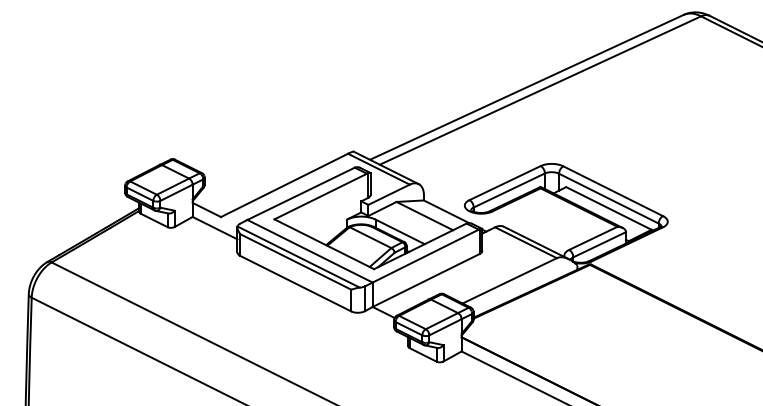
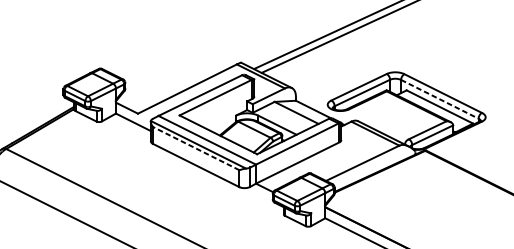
line: (608, 198) -> (439, 99), solid -> dashed
line: (295, 261) -> (195, 148), solid -> dashed

